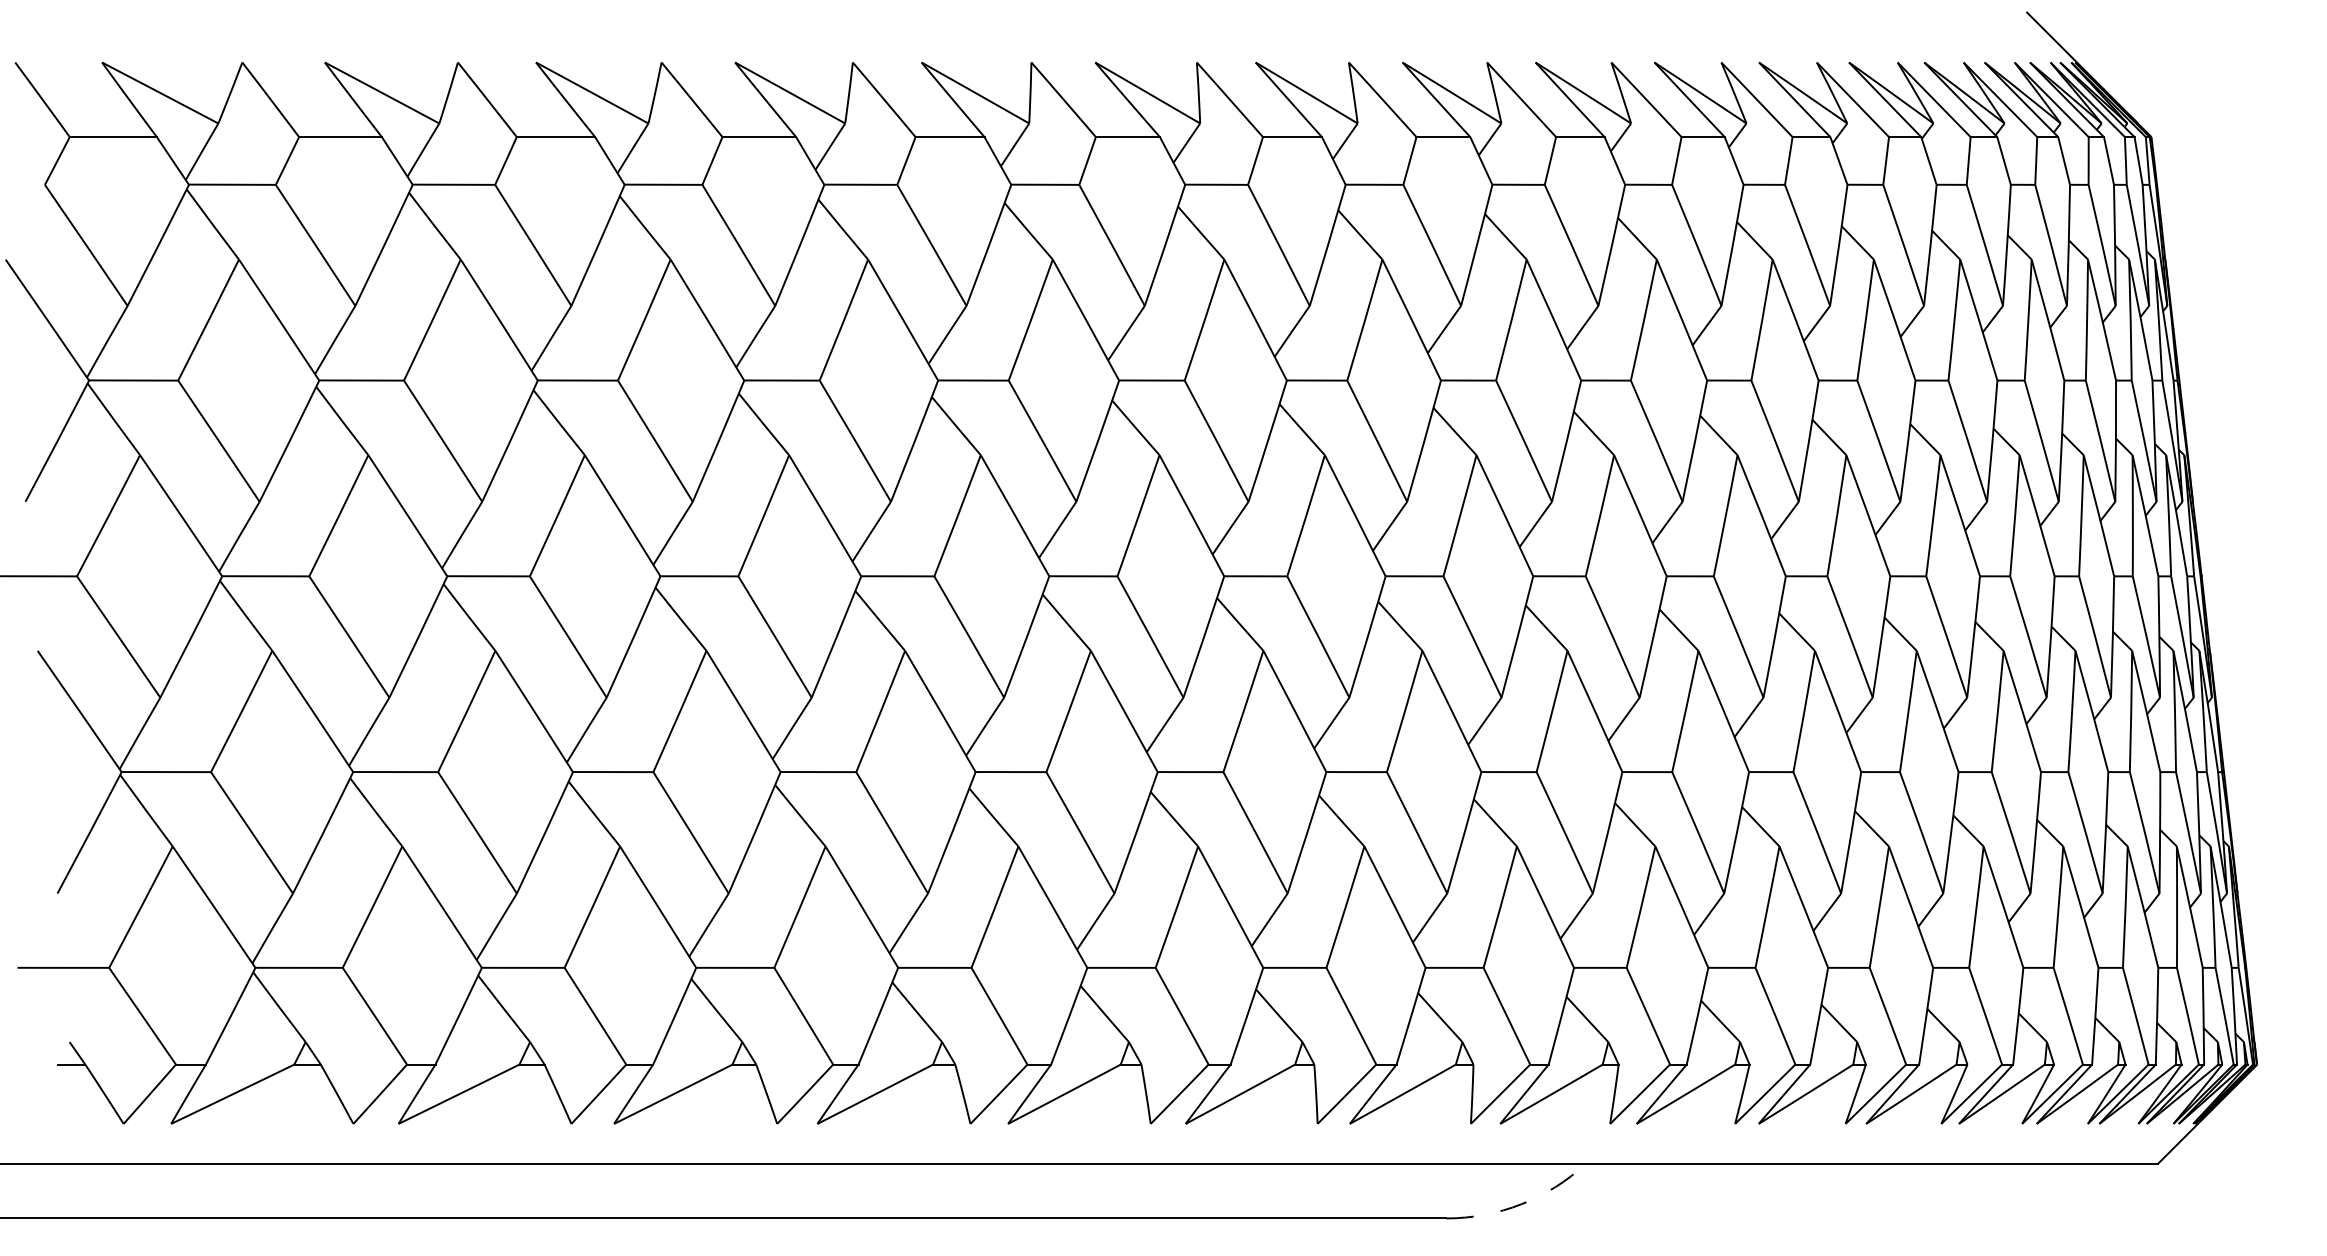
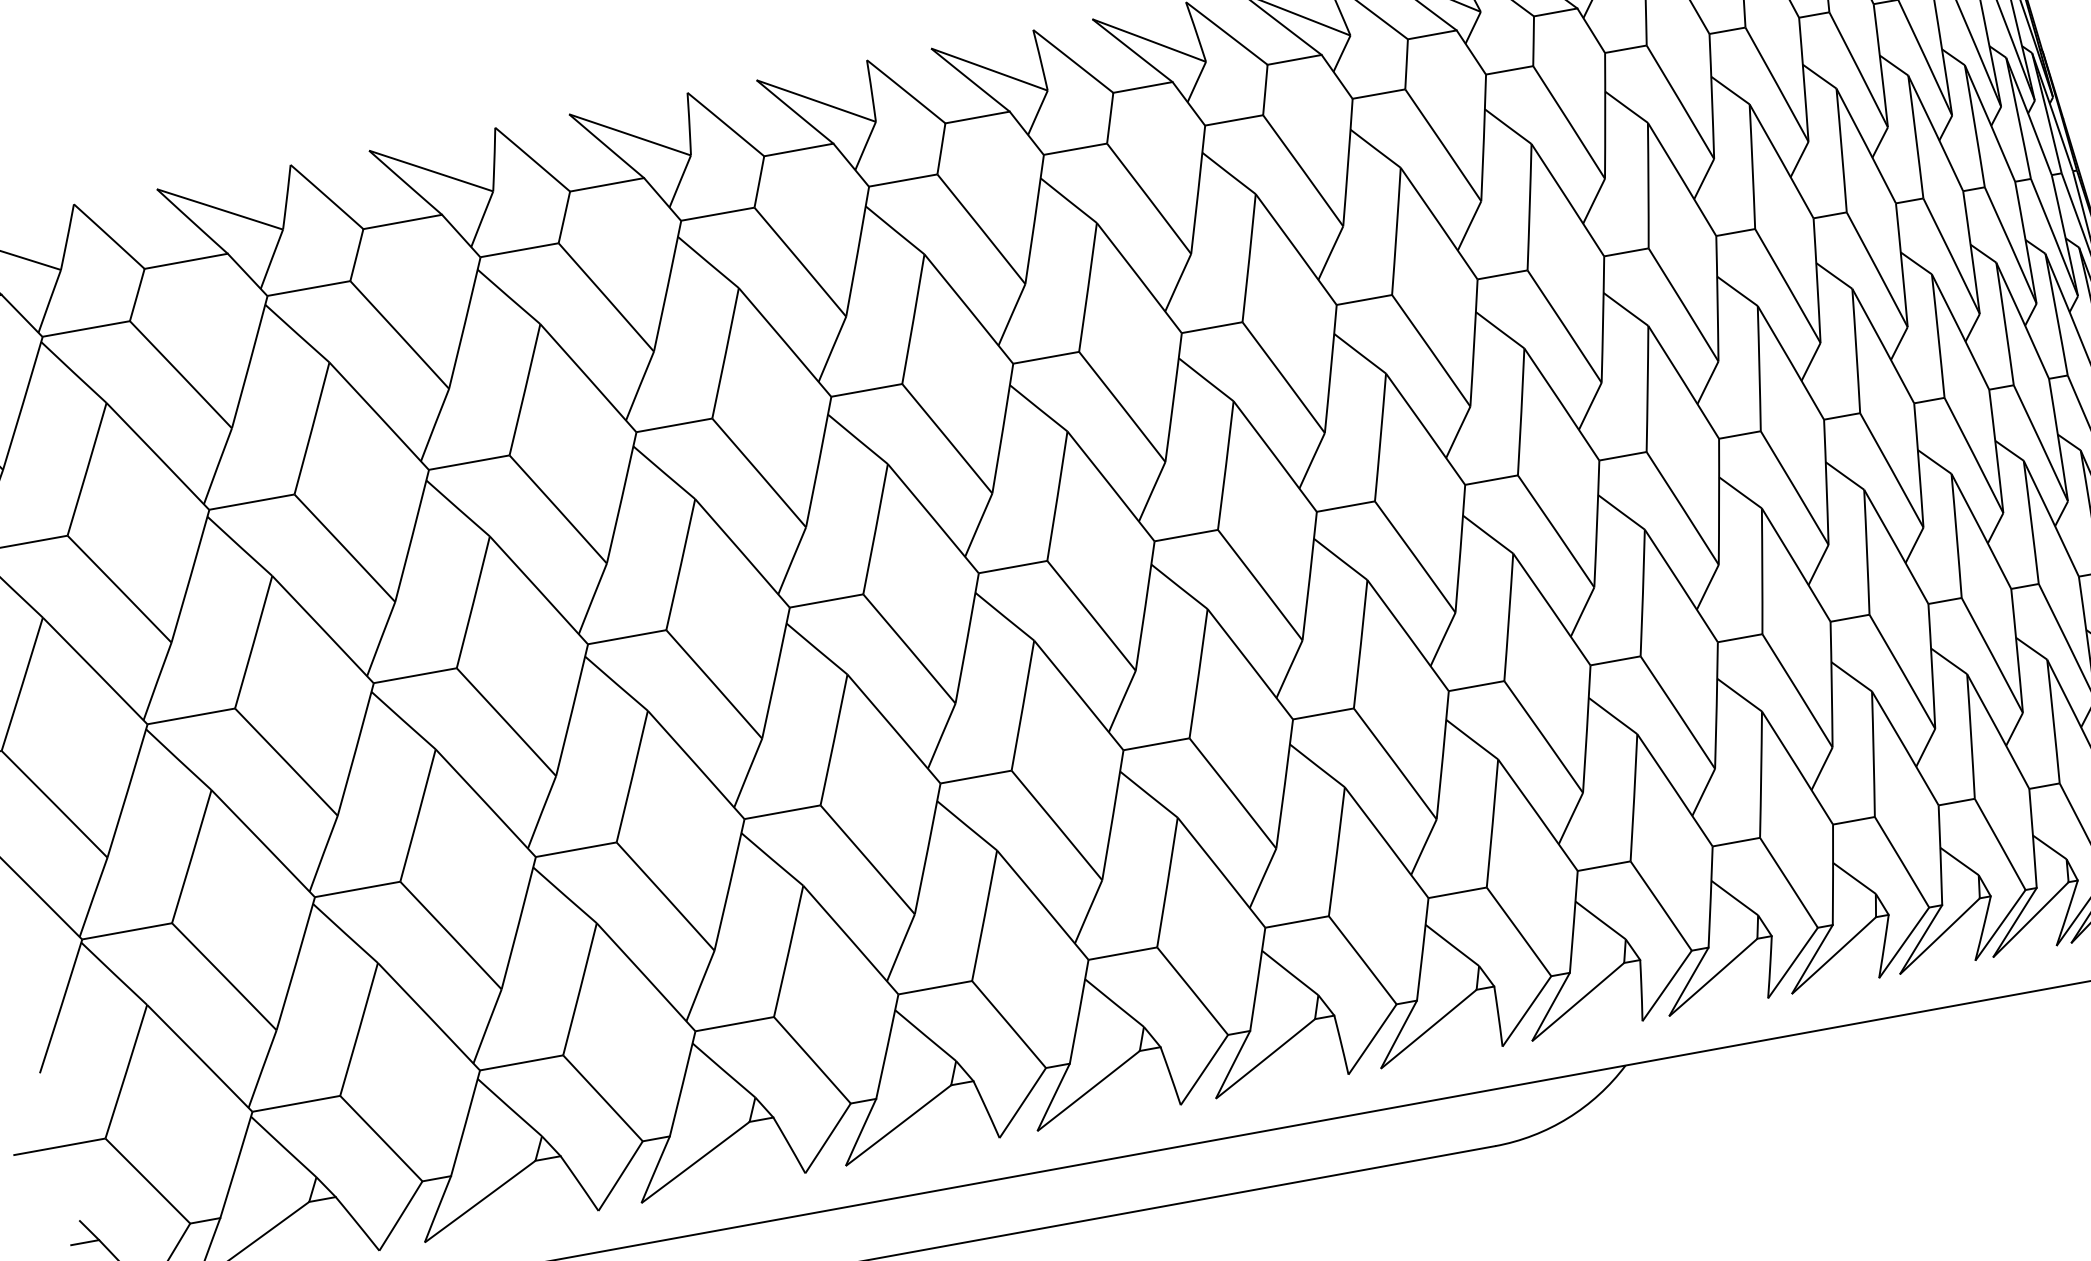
arc: (1521, 1204) -> (1568, 1118), dashed -> solid

